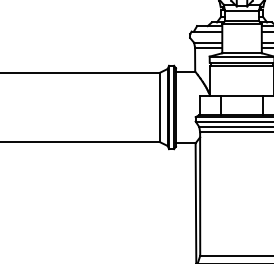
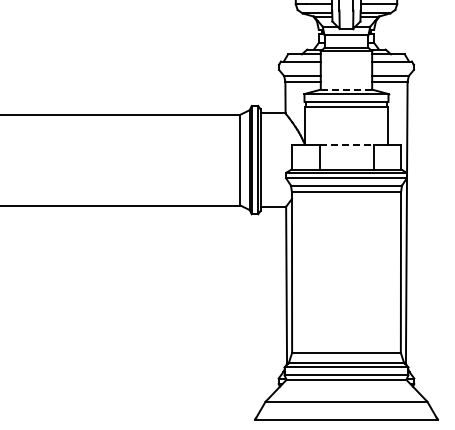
line: (242, 53) -> (346, 89), solid -> dashed
line: (242, 95) -> (347, 144), solid -> dashed

